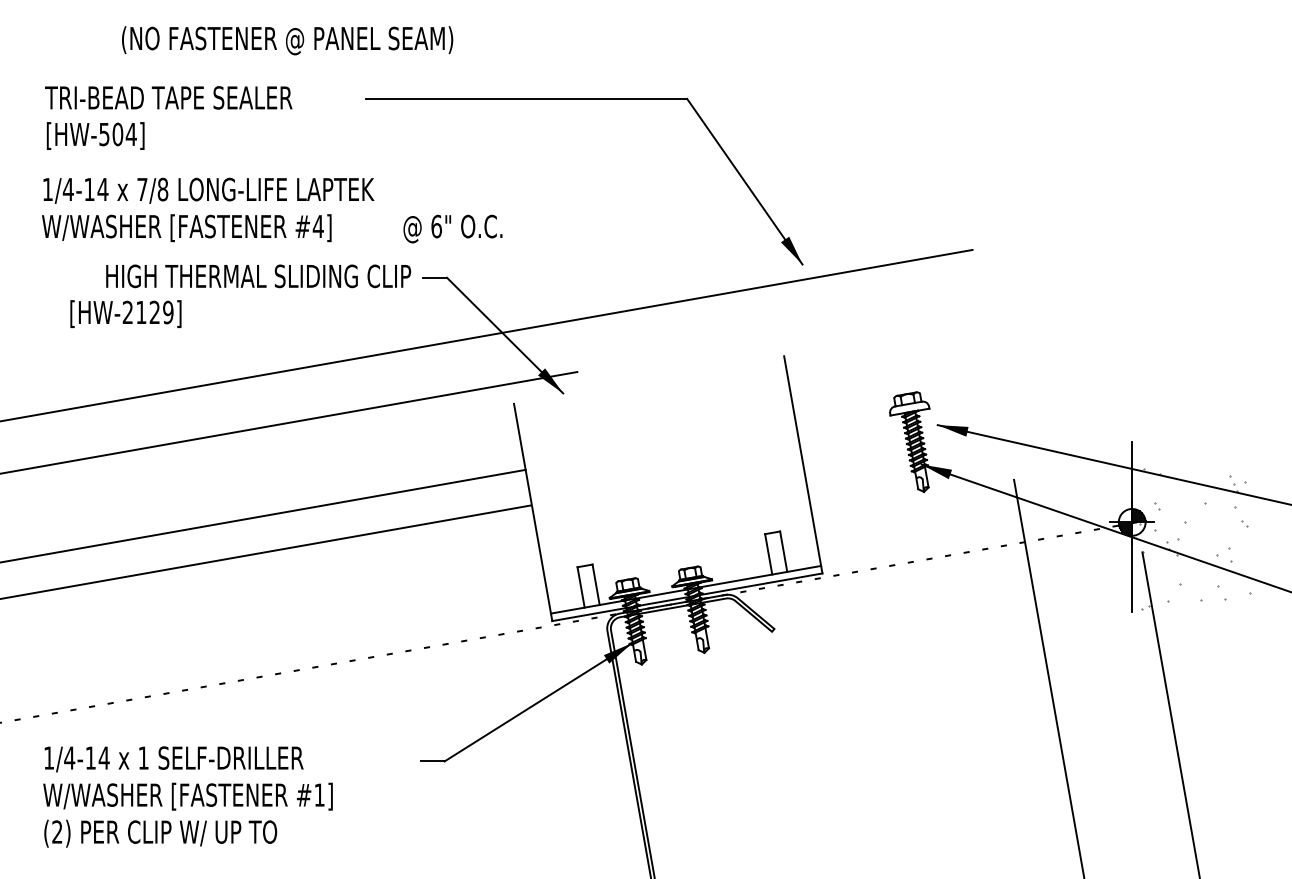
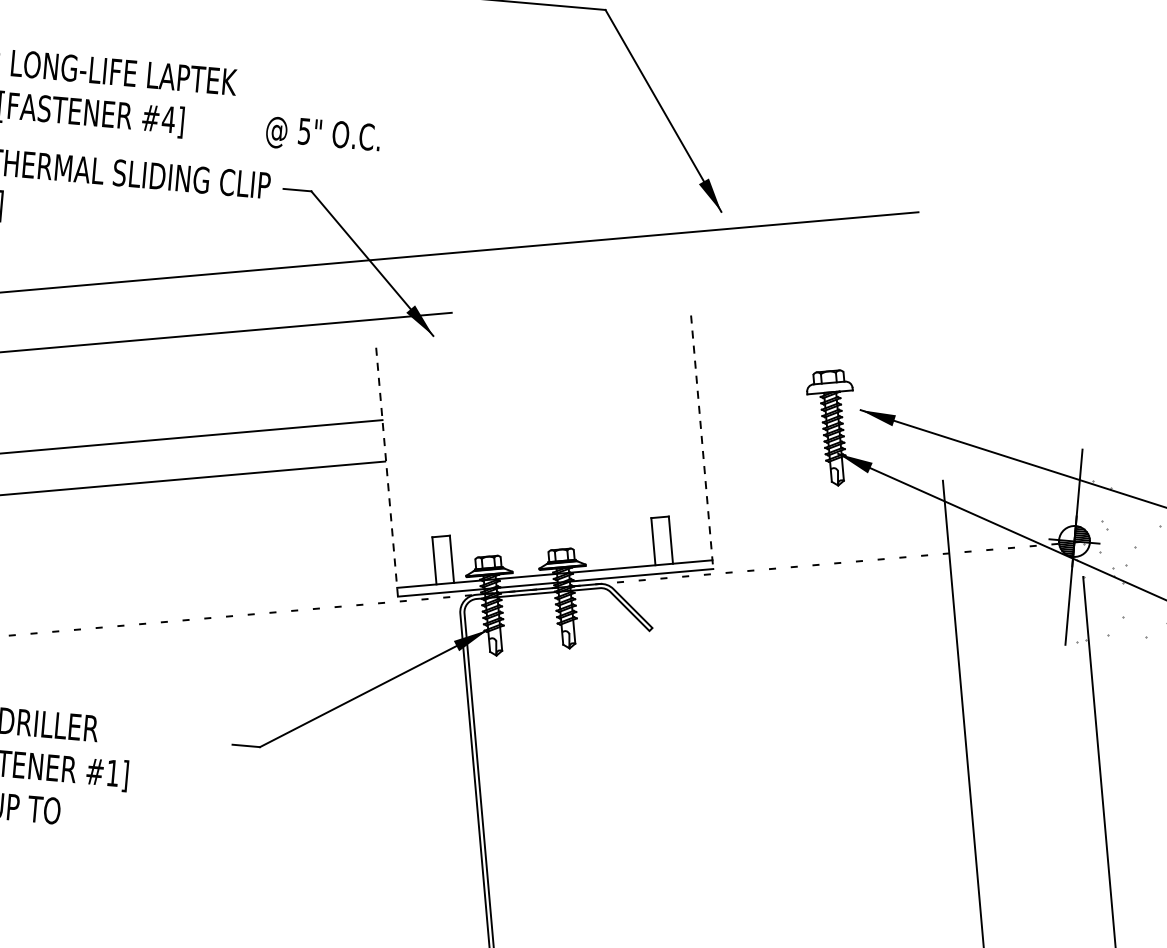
text: (436, 226) -> (304, 131), 6" -> 5"
line: (803, 465) -> (702, 443), solid -> dashed
line: (533, 511) -> (387, 468), solid -> dashed

